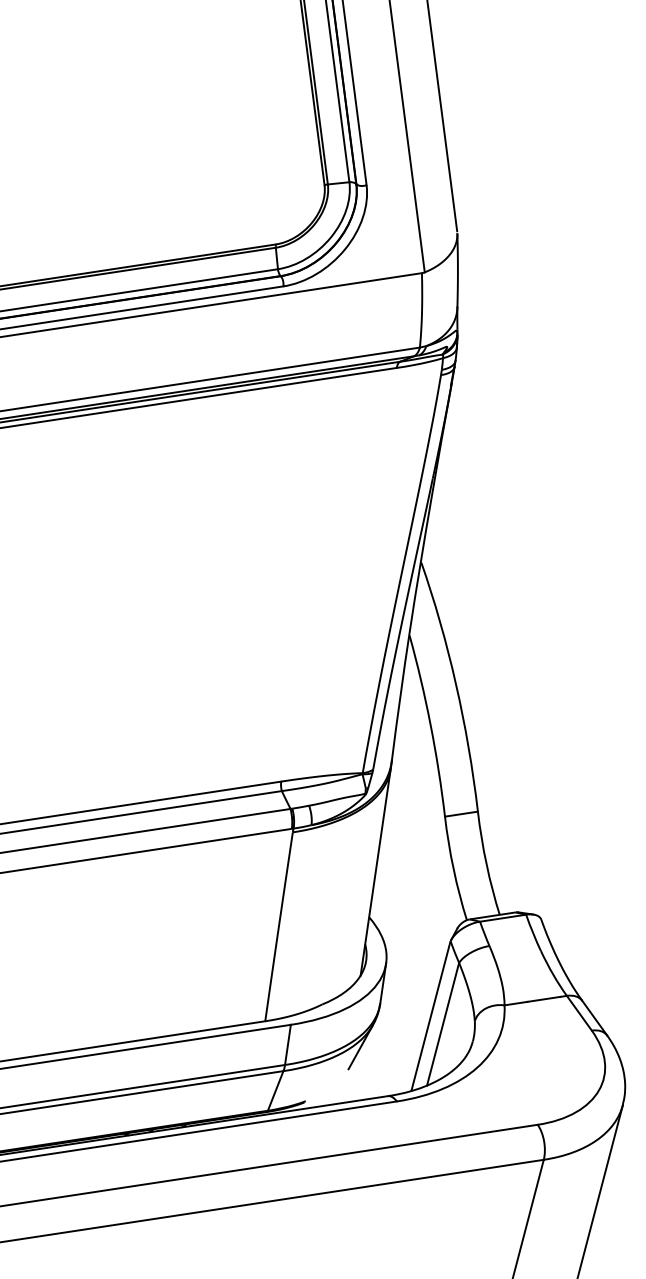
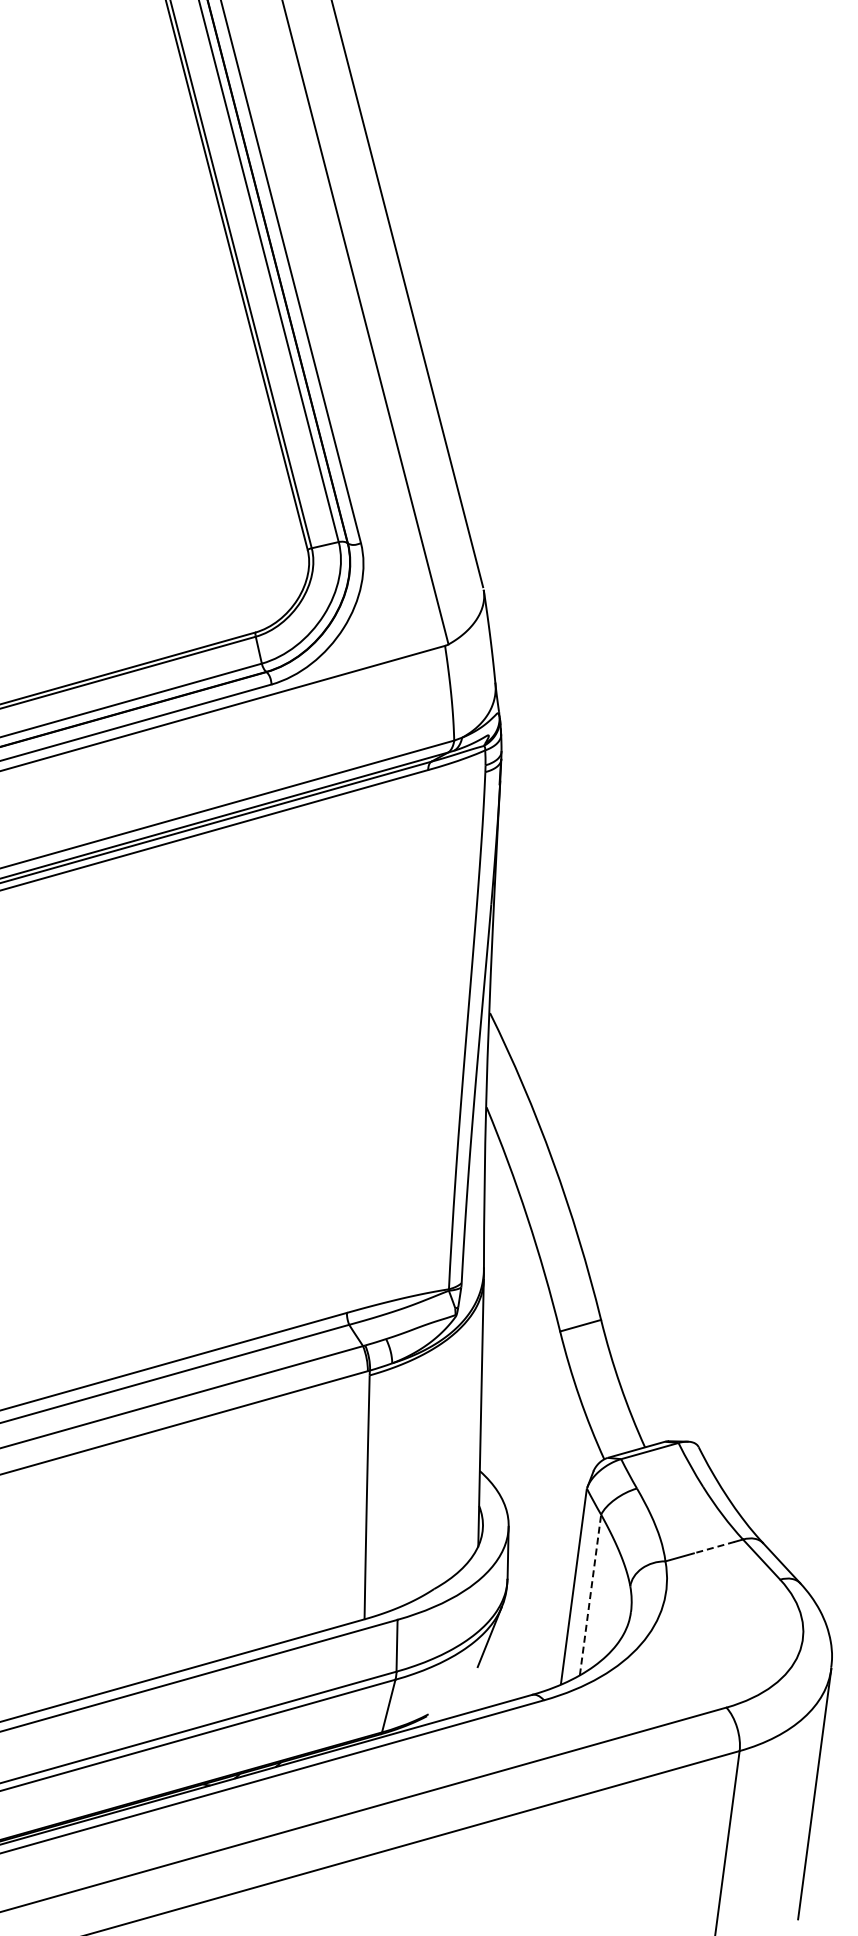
line: (543, 999) -> (713, 1547), solid -> dashed
line: (443, 1023) -> (590, 1594), solid -> dashed

